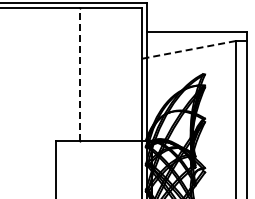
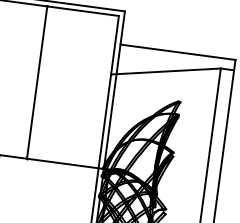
line: (189, 49) -> (166, 71), dashed -> solid
line: (79, 74) -> (36, 82), dashed -> solid

